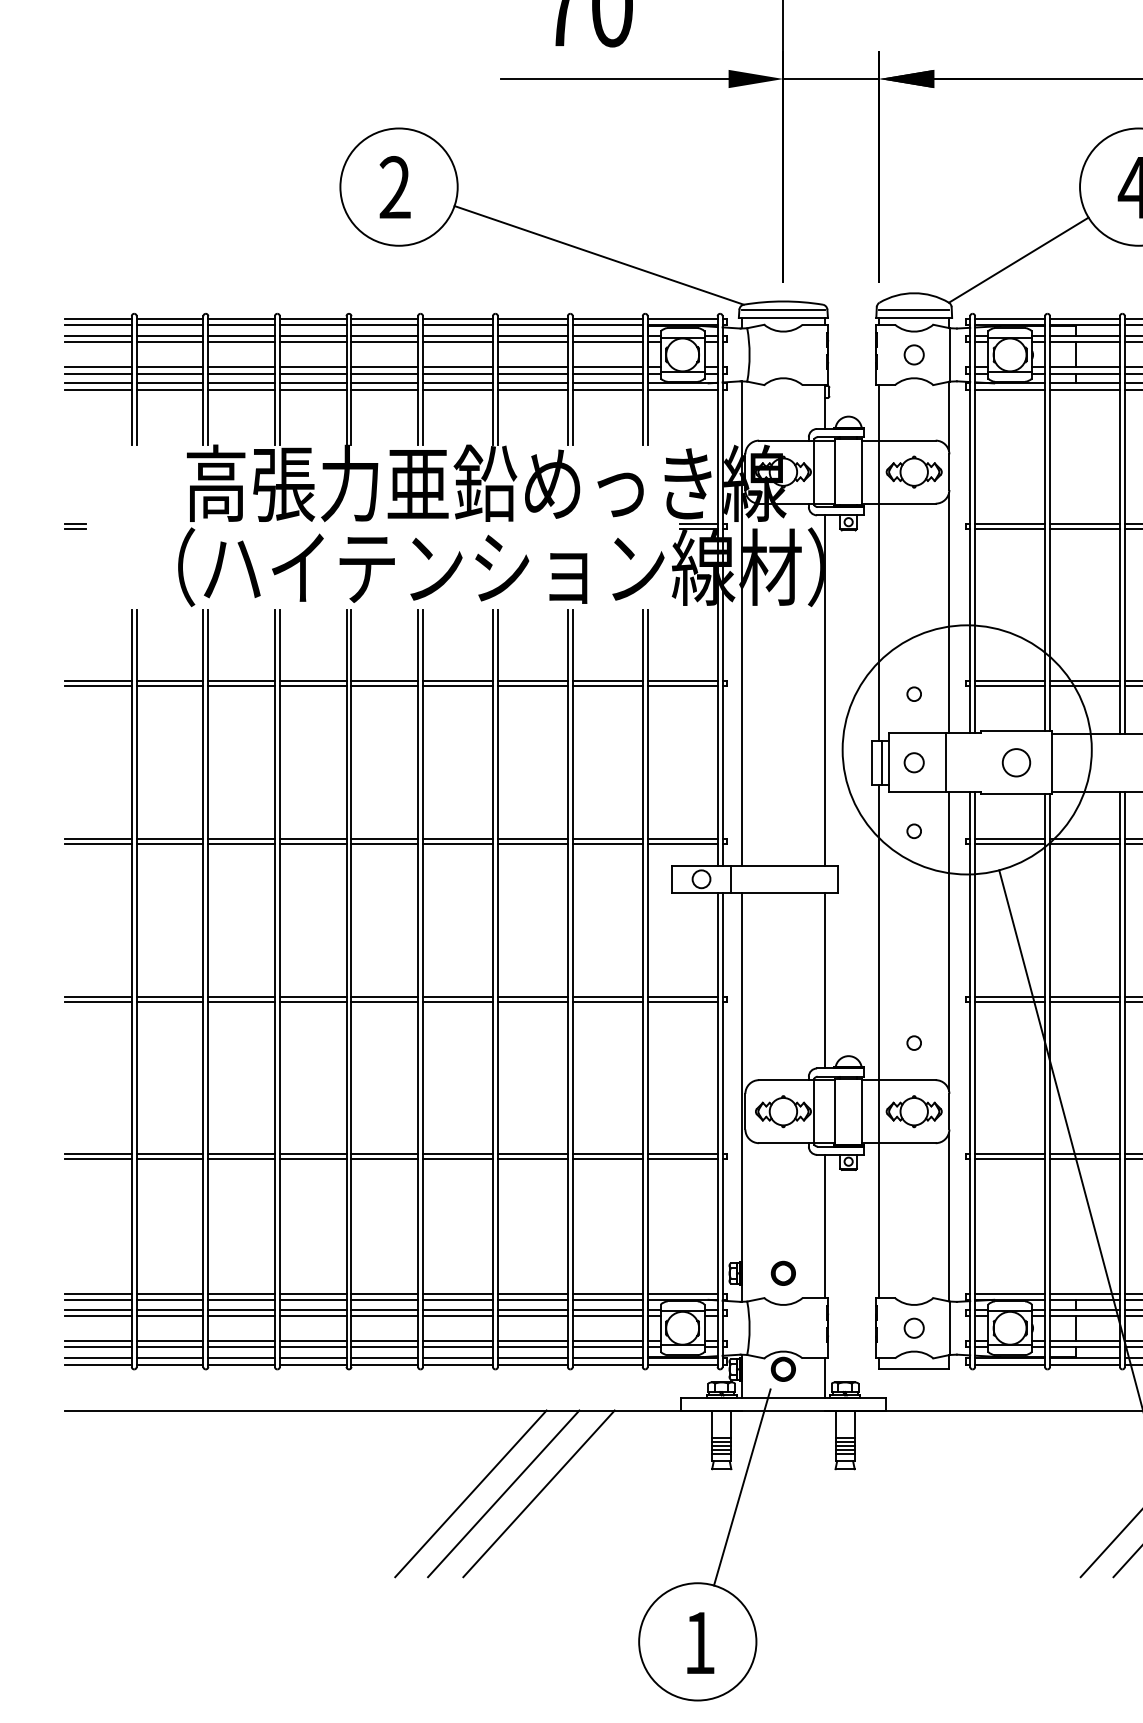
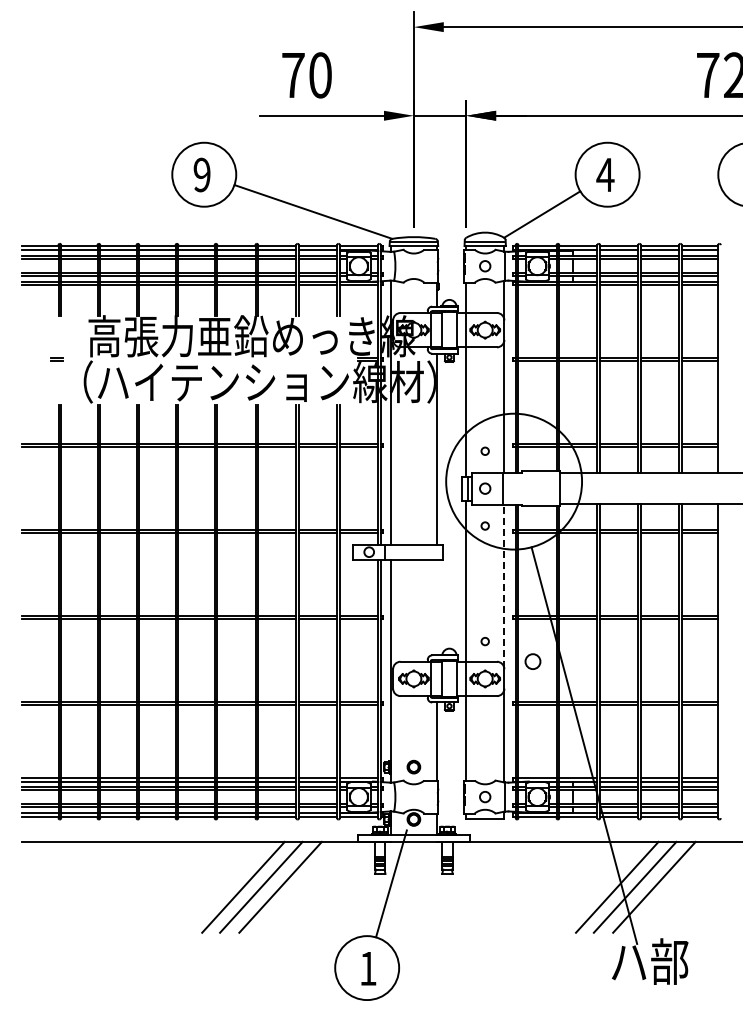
text: (393, 188) -> (201, 175), 2 -> 9
part: (74, 525) -> (56, 359), moved
circle: (1015, 762) -> (532, 661), moved
line: (949, 940) -> (504, 585), solid -> dashed
line: (824, 980) -> (436, 607), removed

